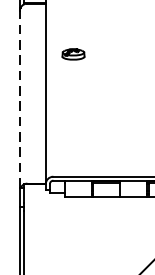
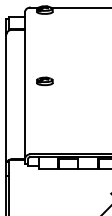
part: (72, 53) -> (44, 80), moved
line: (20, 99) -> (6, 98), dashed -> solid

